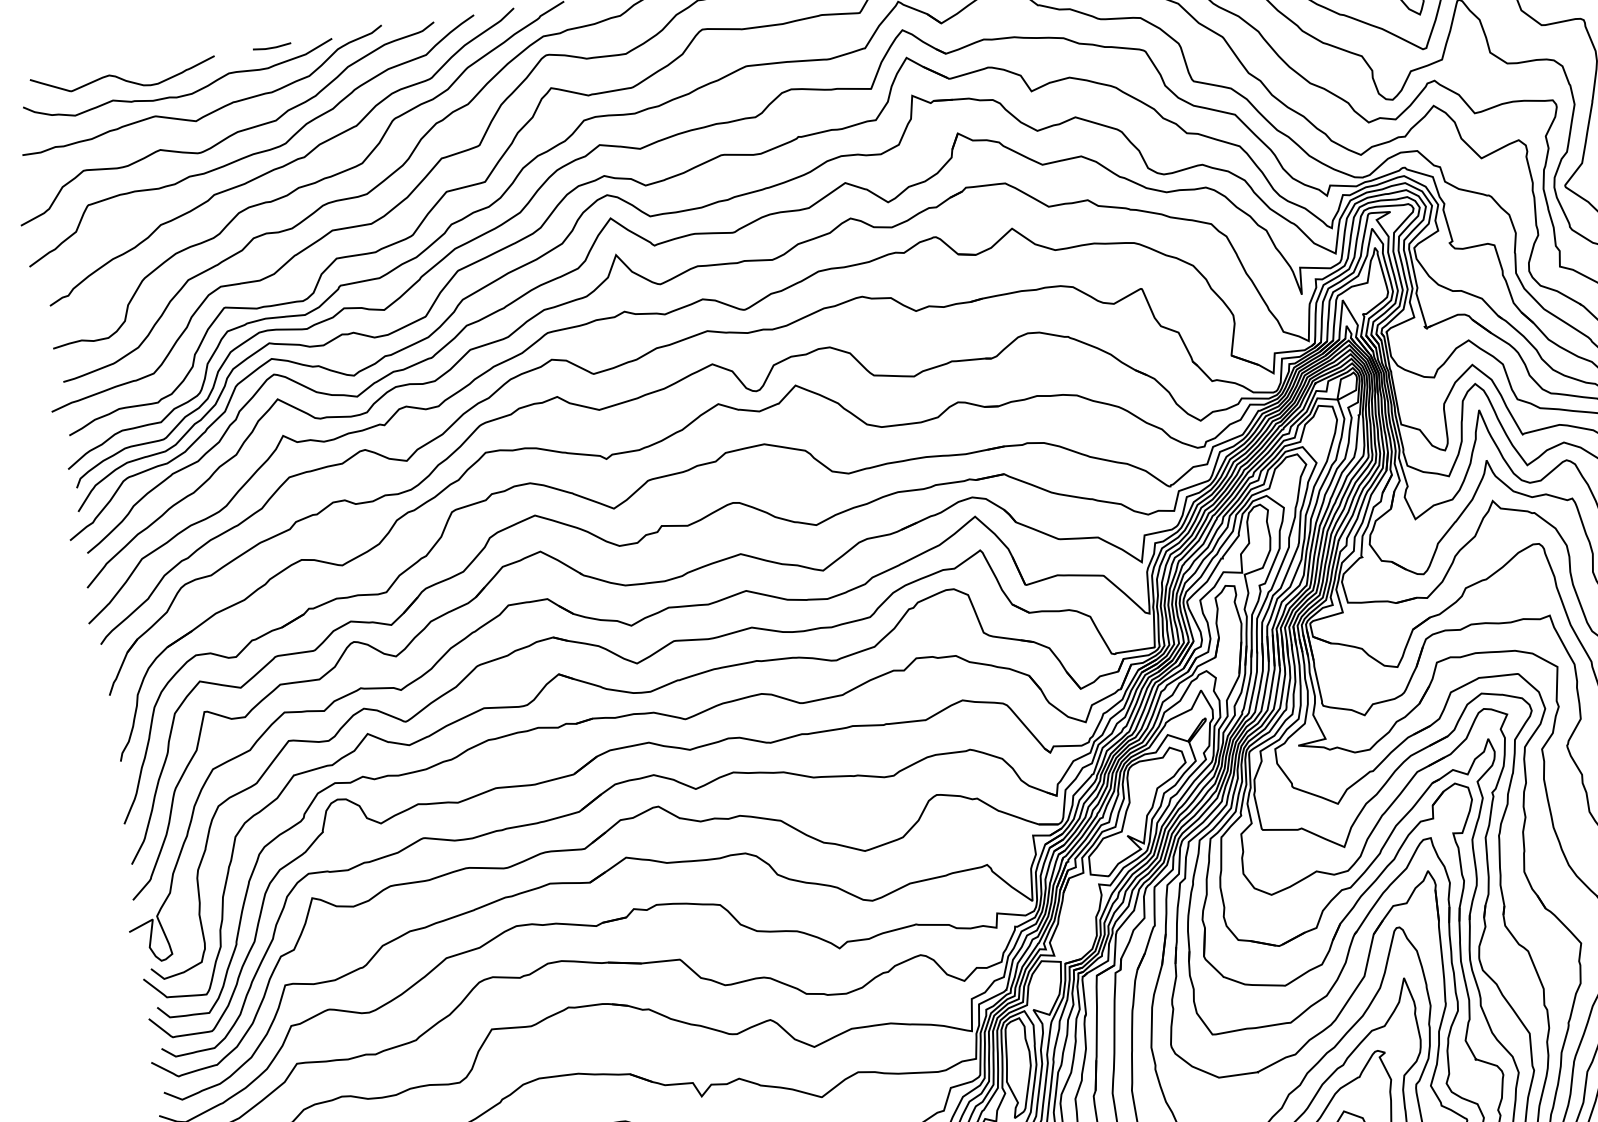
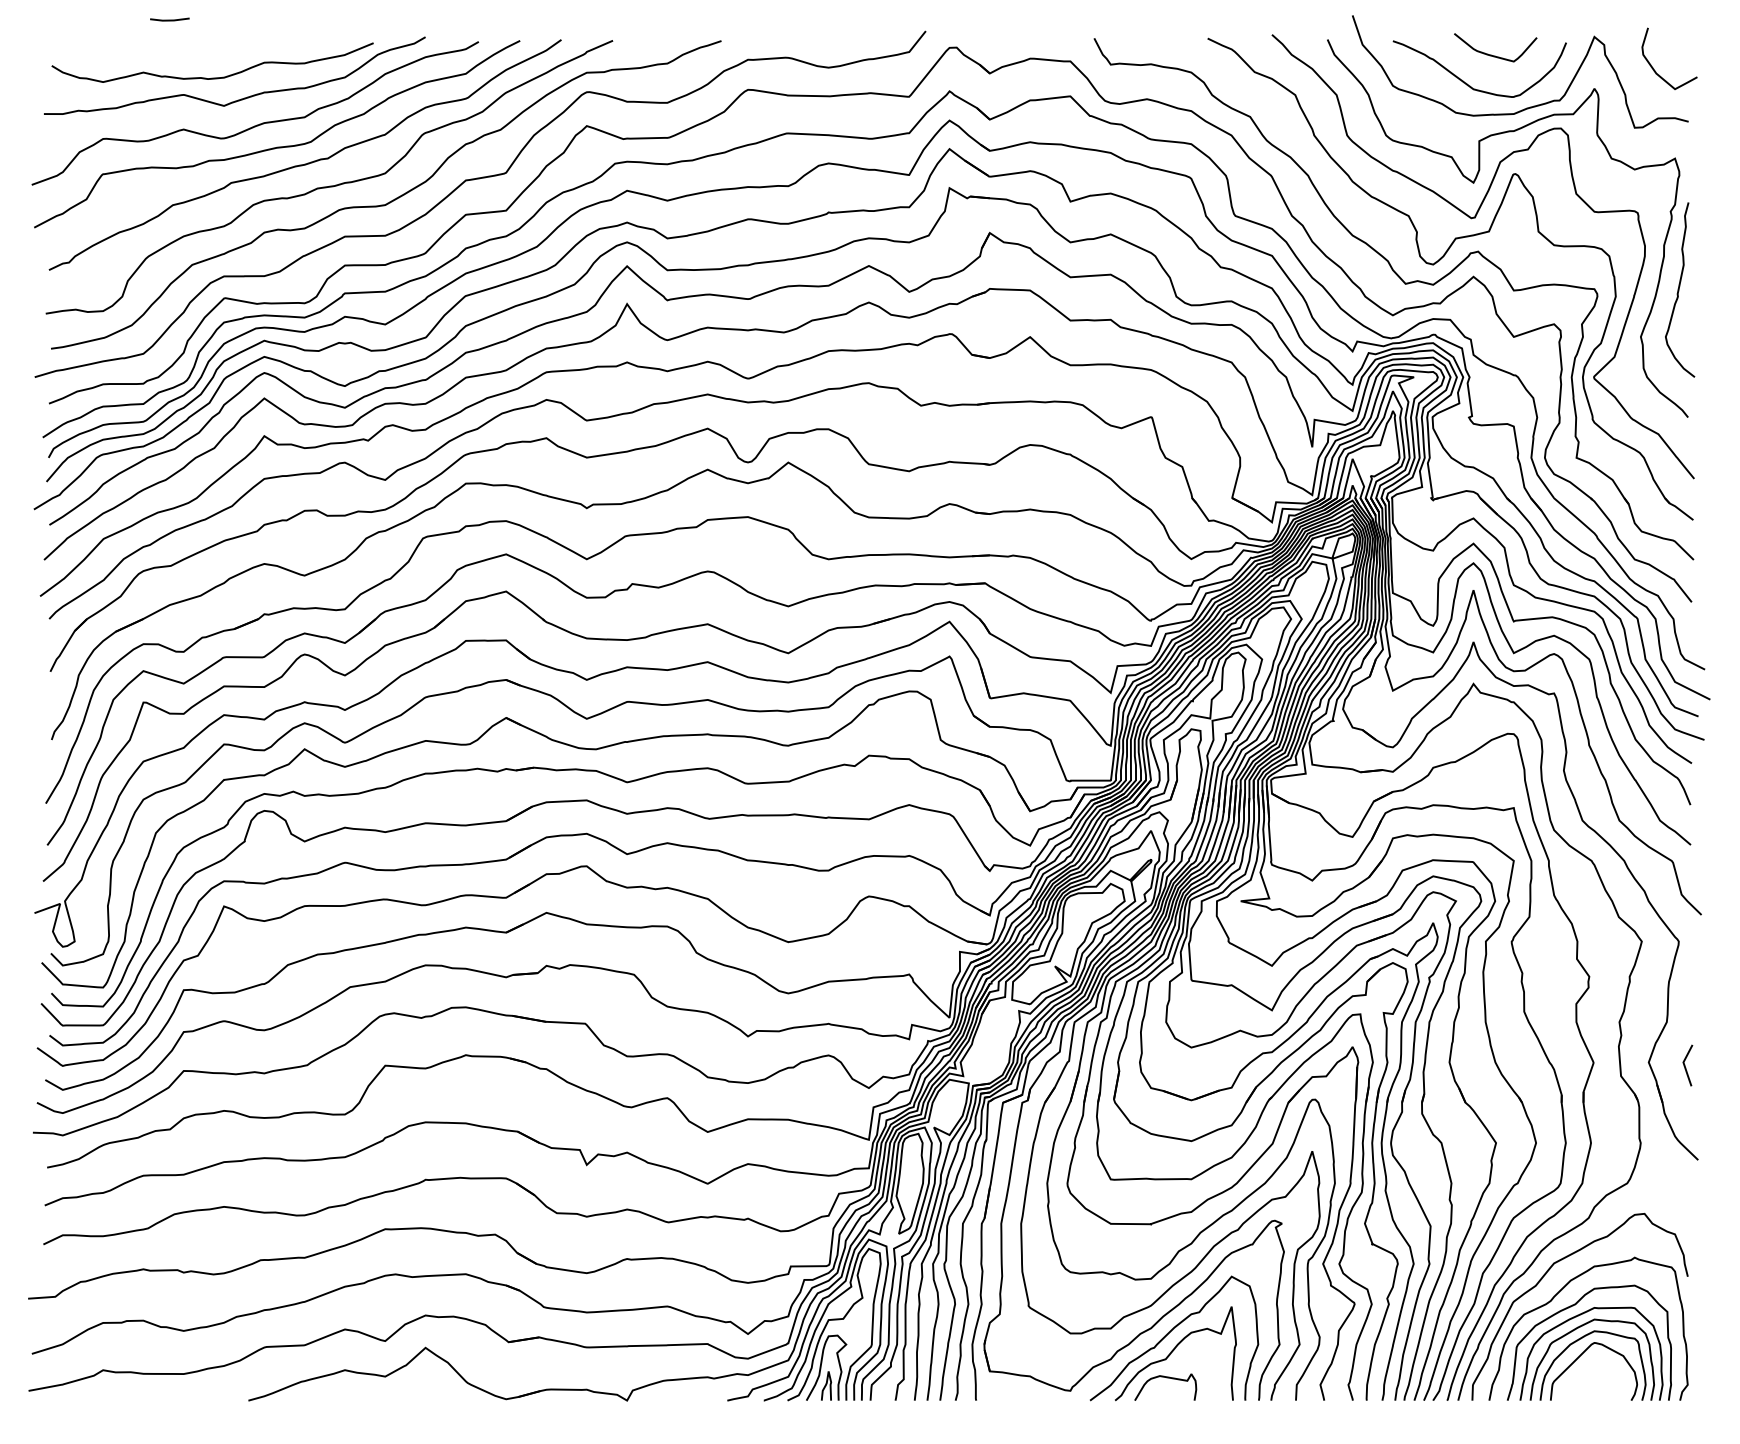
line: (271, 46) -> (169, 19), moved
curve: (122, 78) -> (156, 51), removed

